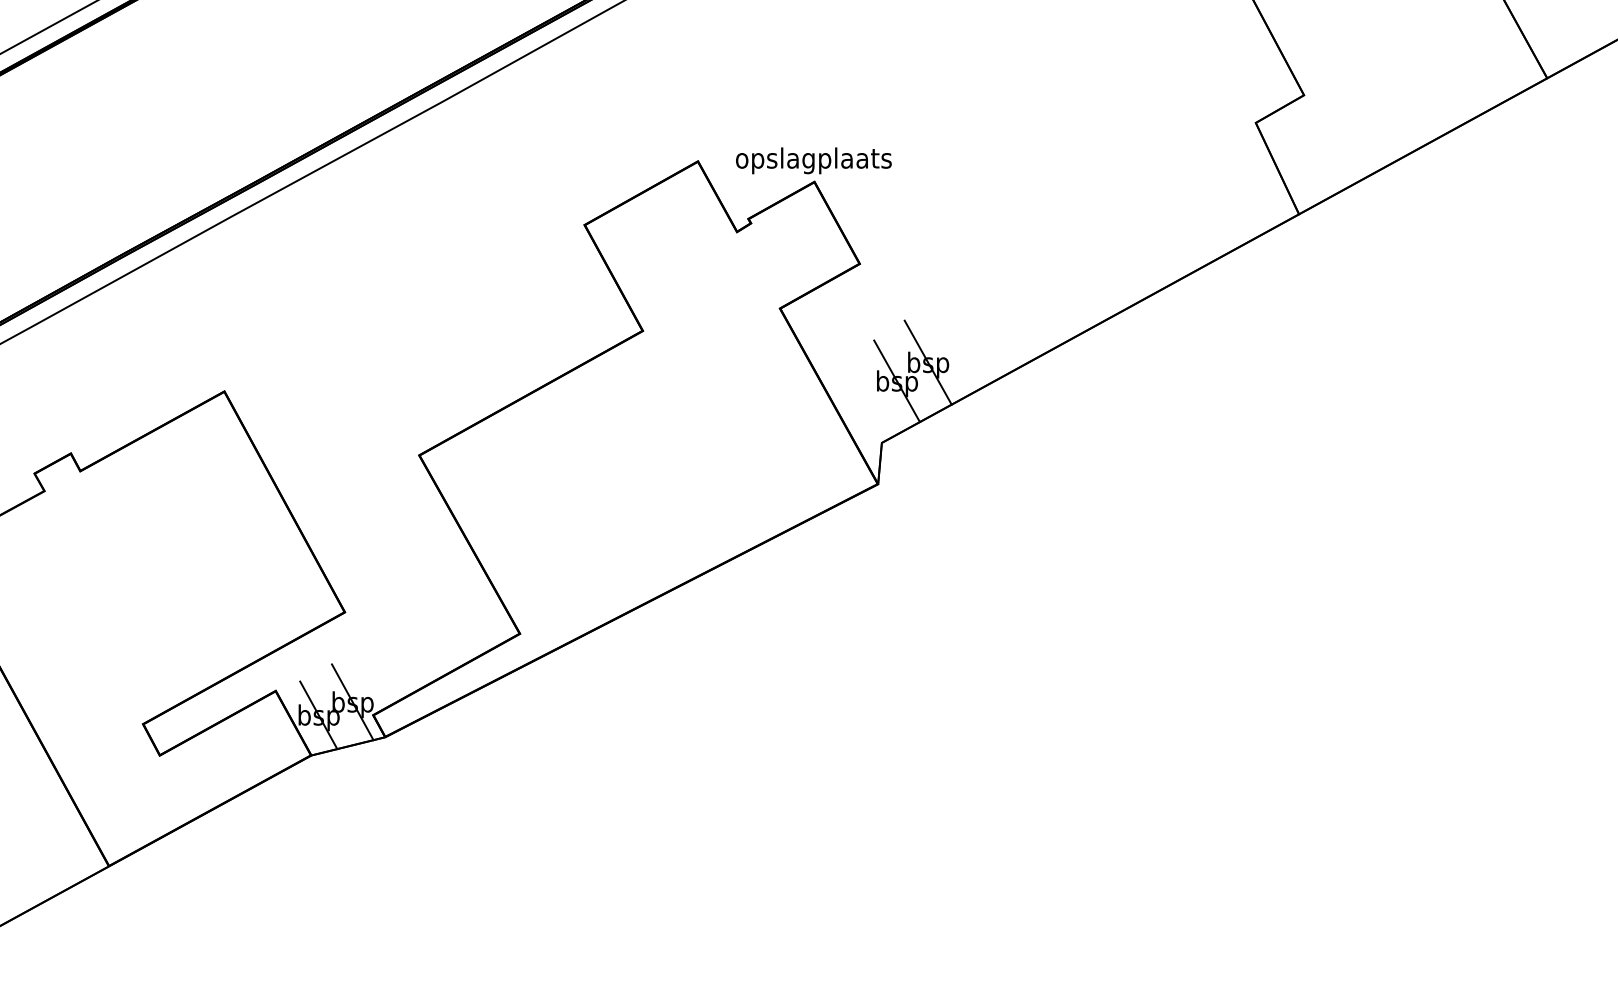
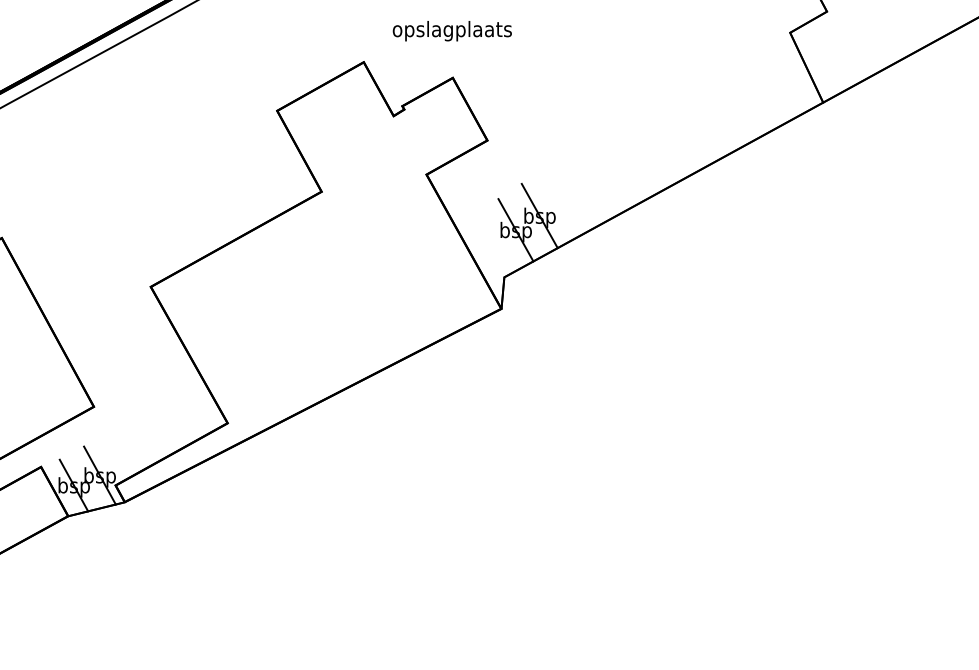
text: (813, 160) -> (452, 30), moved

